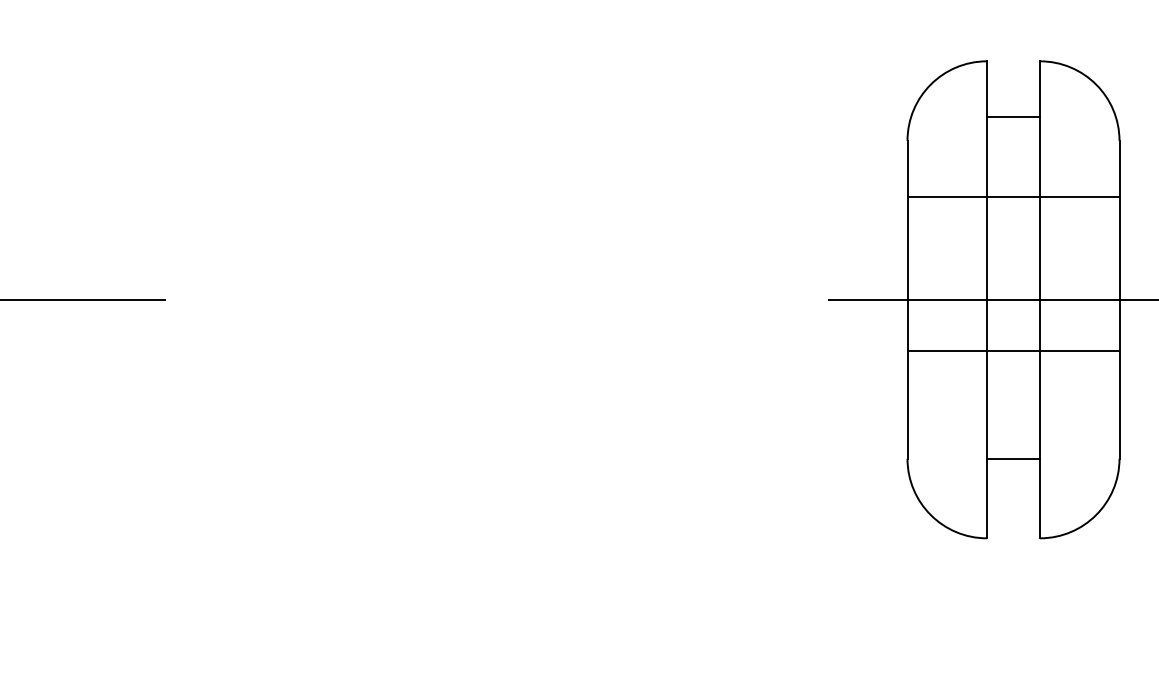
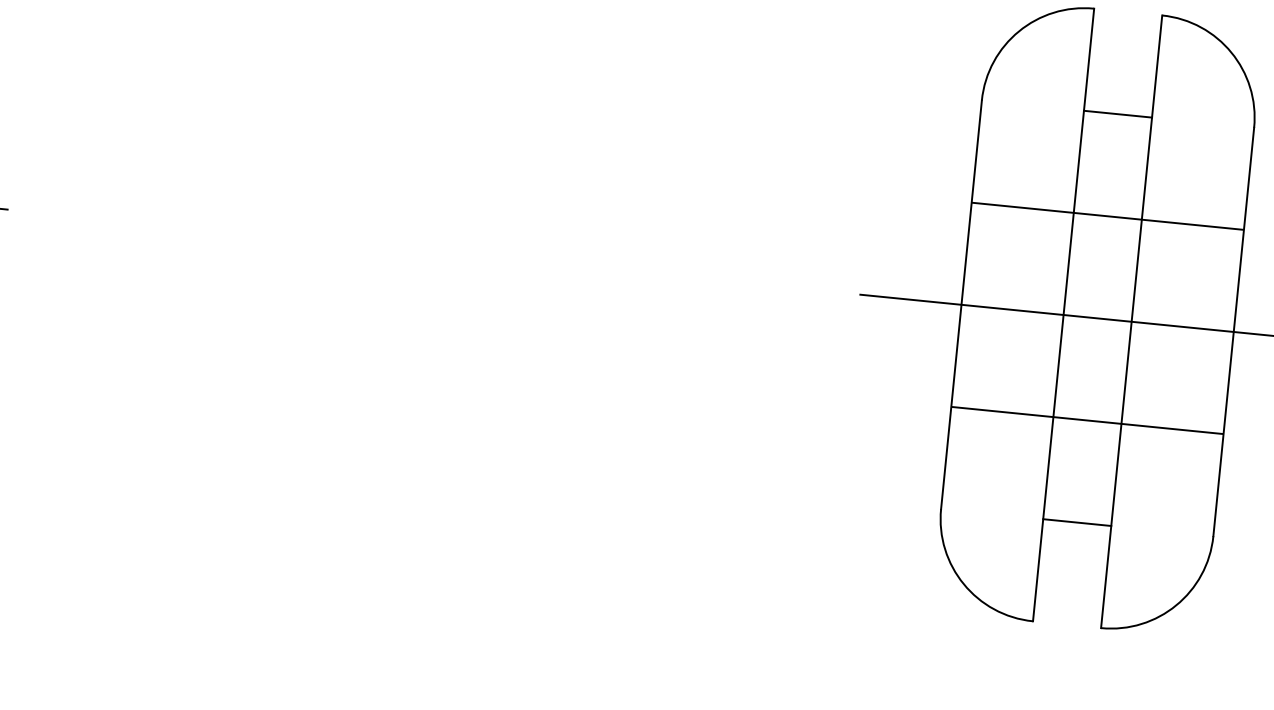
line: (1013, 116) -> (1118, 113), moved
line: (1013, 197) -> (1107, 216), moved
line: (1013, 351) -> (1087, 420), moved

